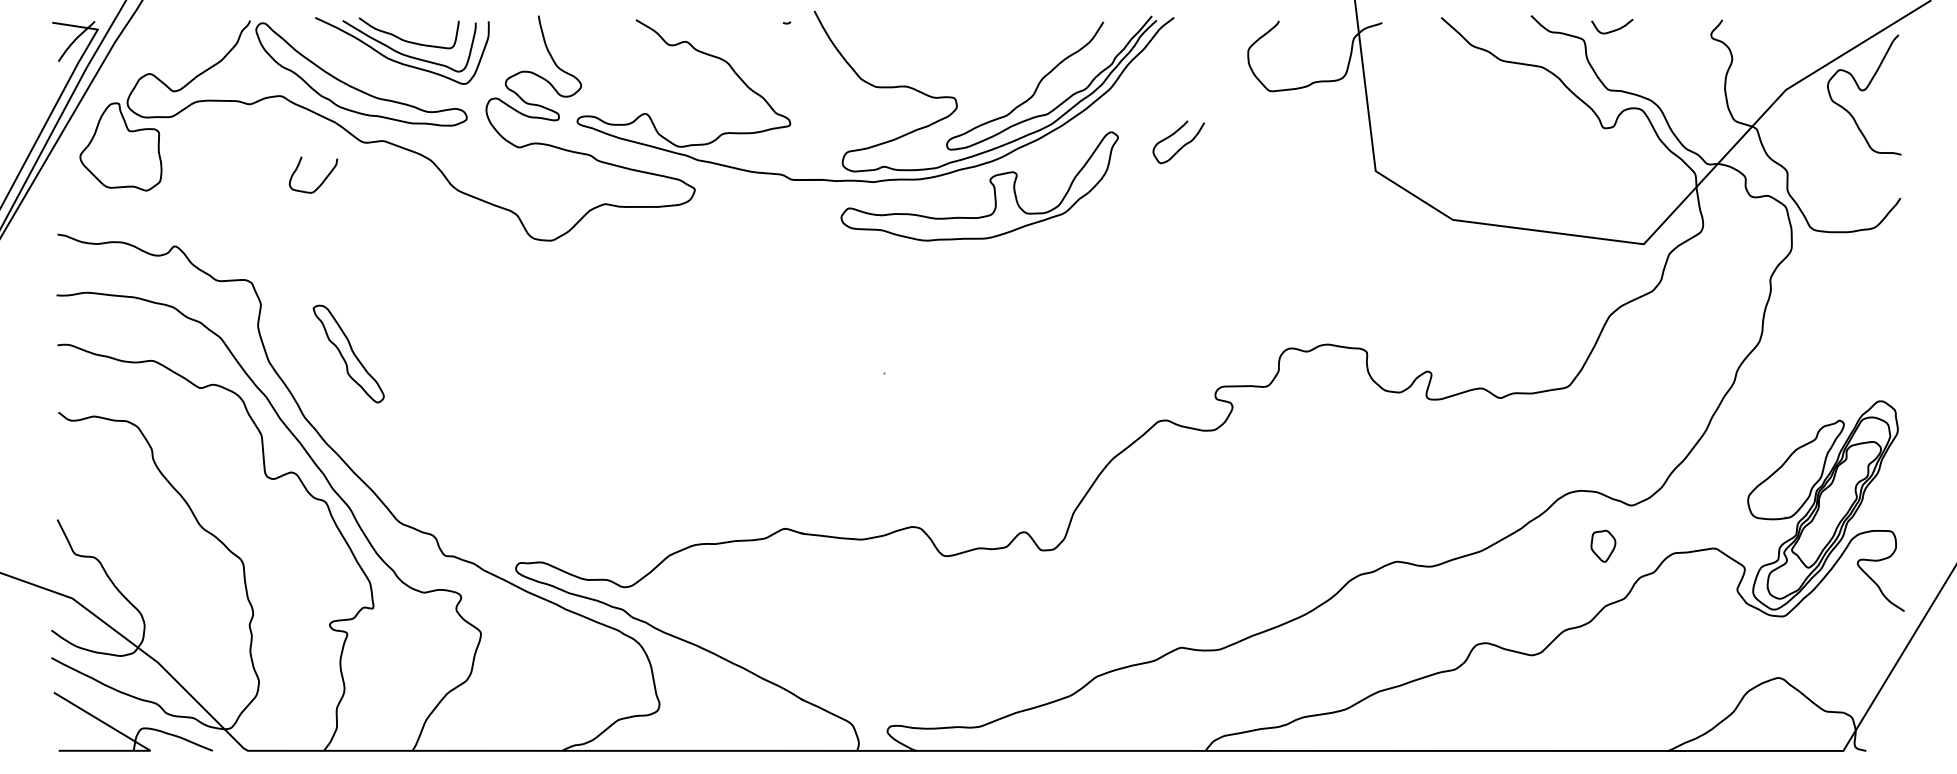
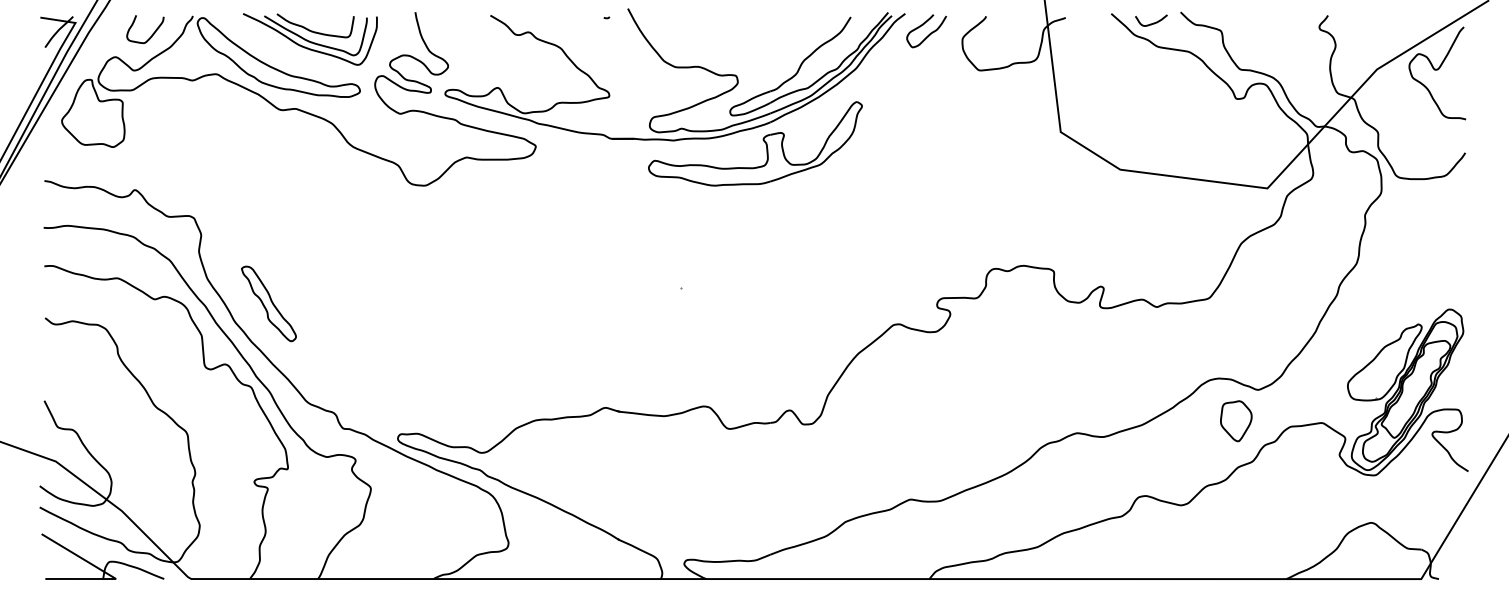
curve: (1614, 29) -> (1153, 22), moved
curve: (1182, 145) -> (929, 33), moved
curve: (321, 182) -> (151, 35), moved
part: (348, 353) -> (268, 303), moved
part: (1603, 546) -> (1236, 421), size x1.67

